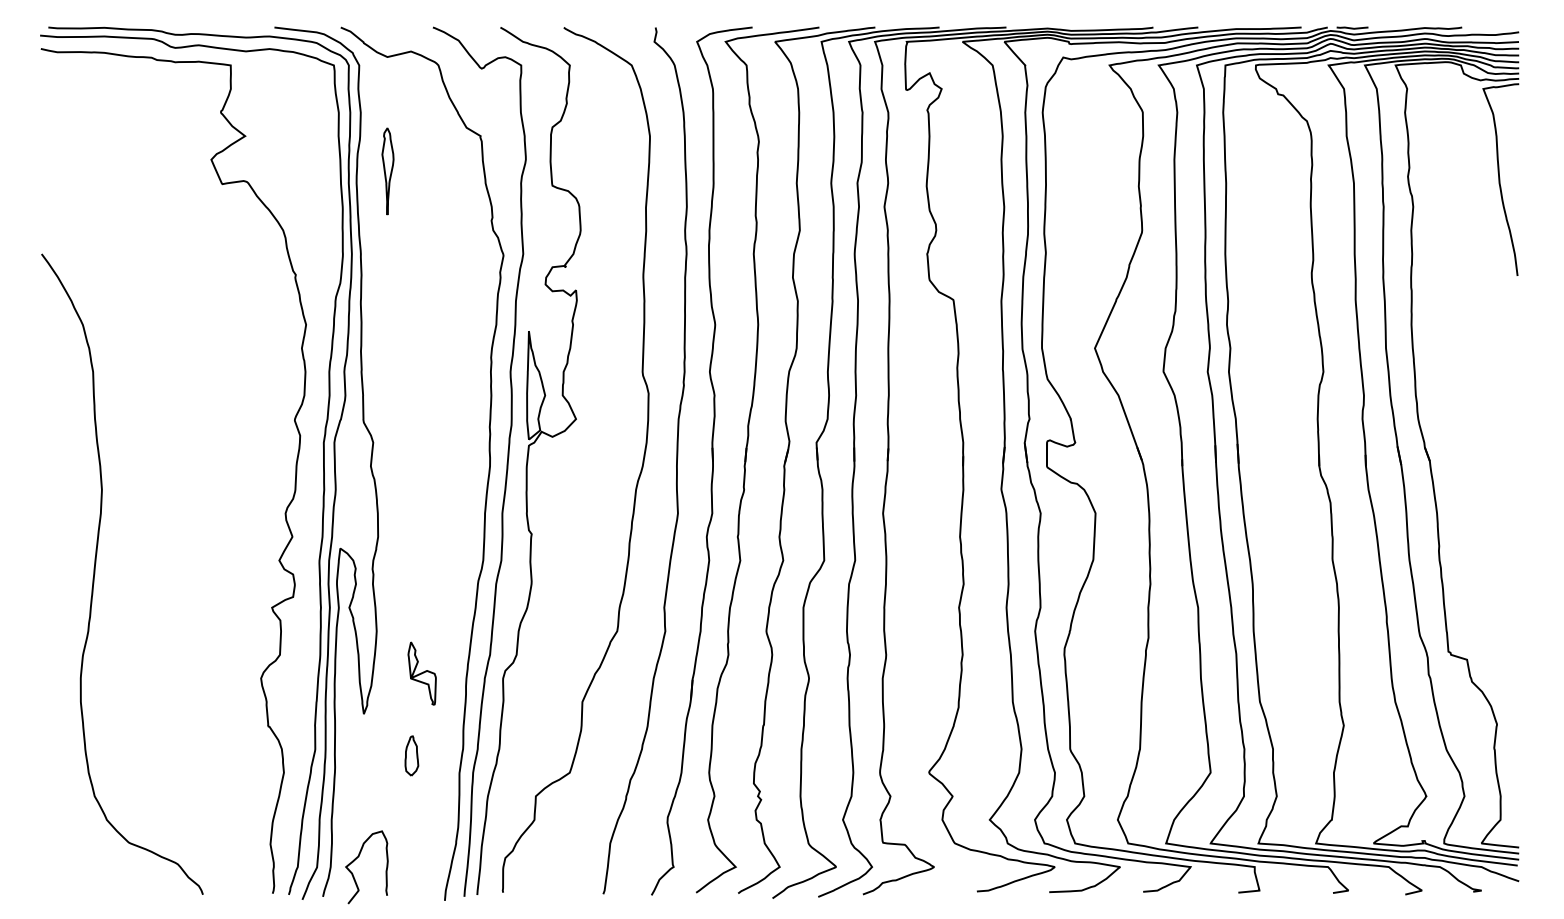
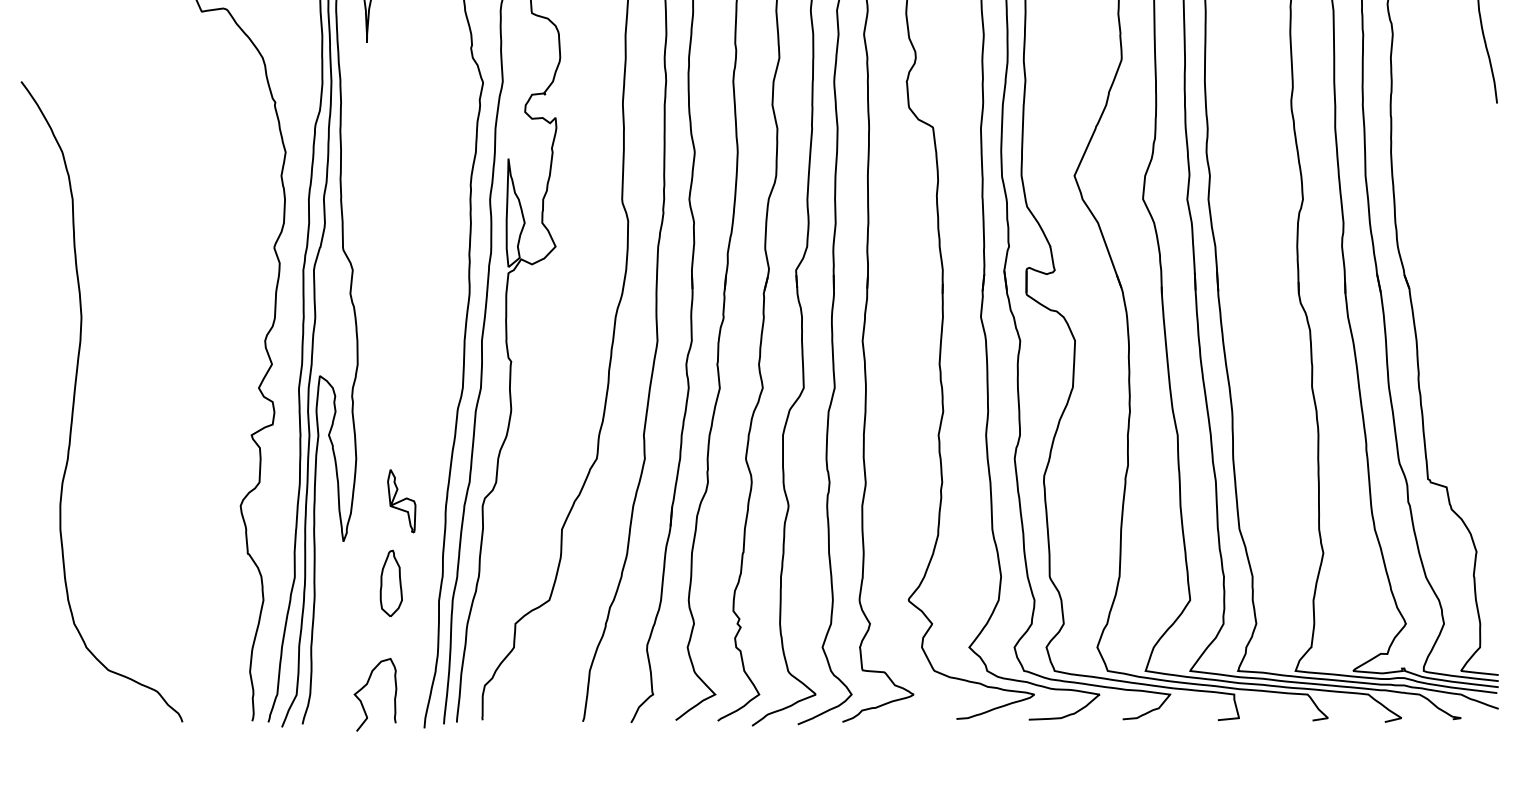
part: (411, 755) -> (391, 583), size x1.67
curve: (357, 858) -> (366, 686), moved

